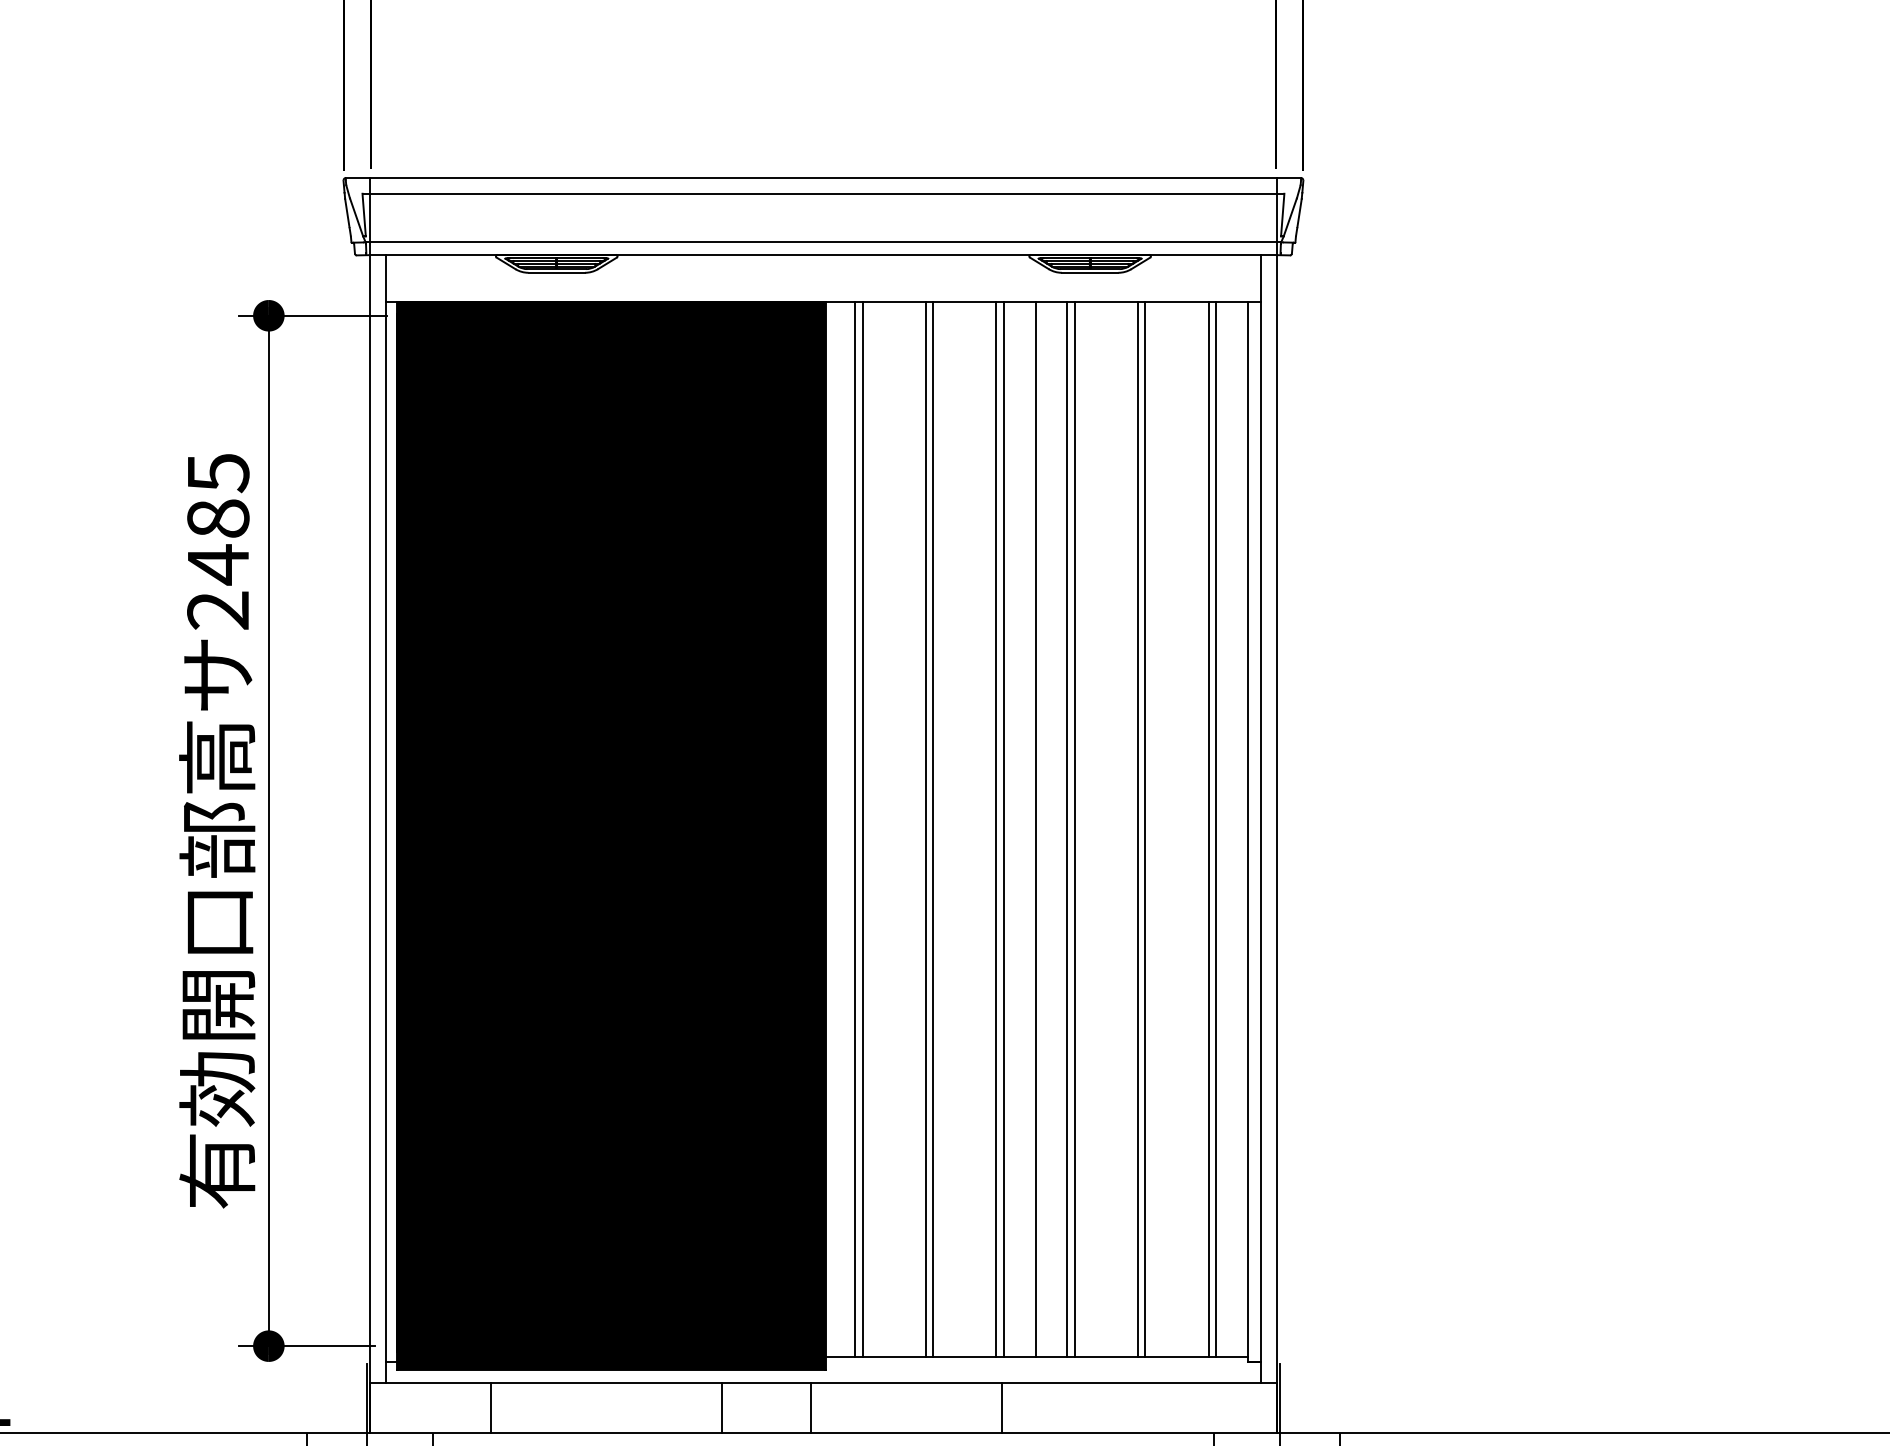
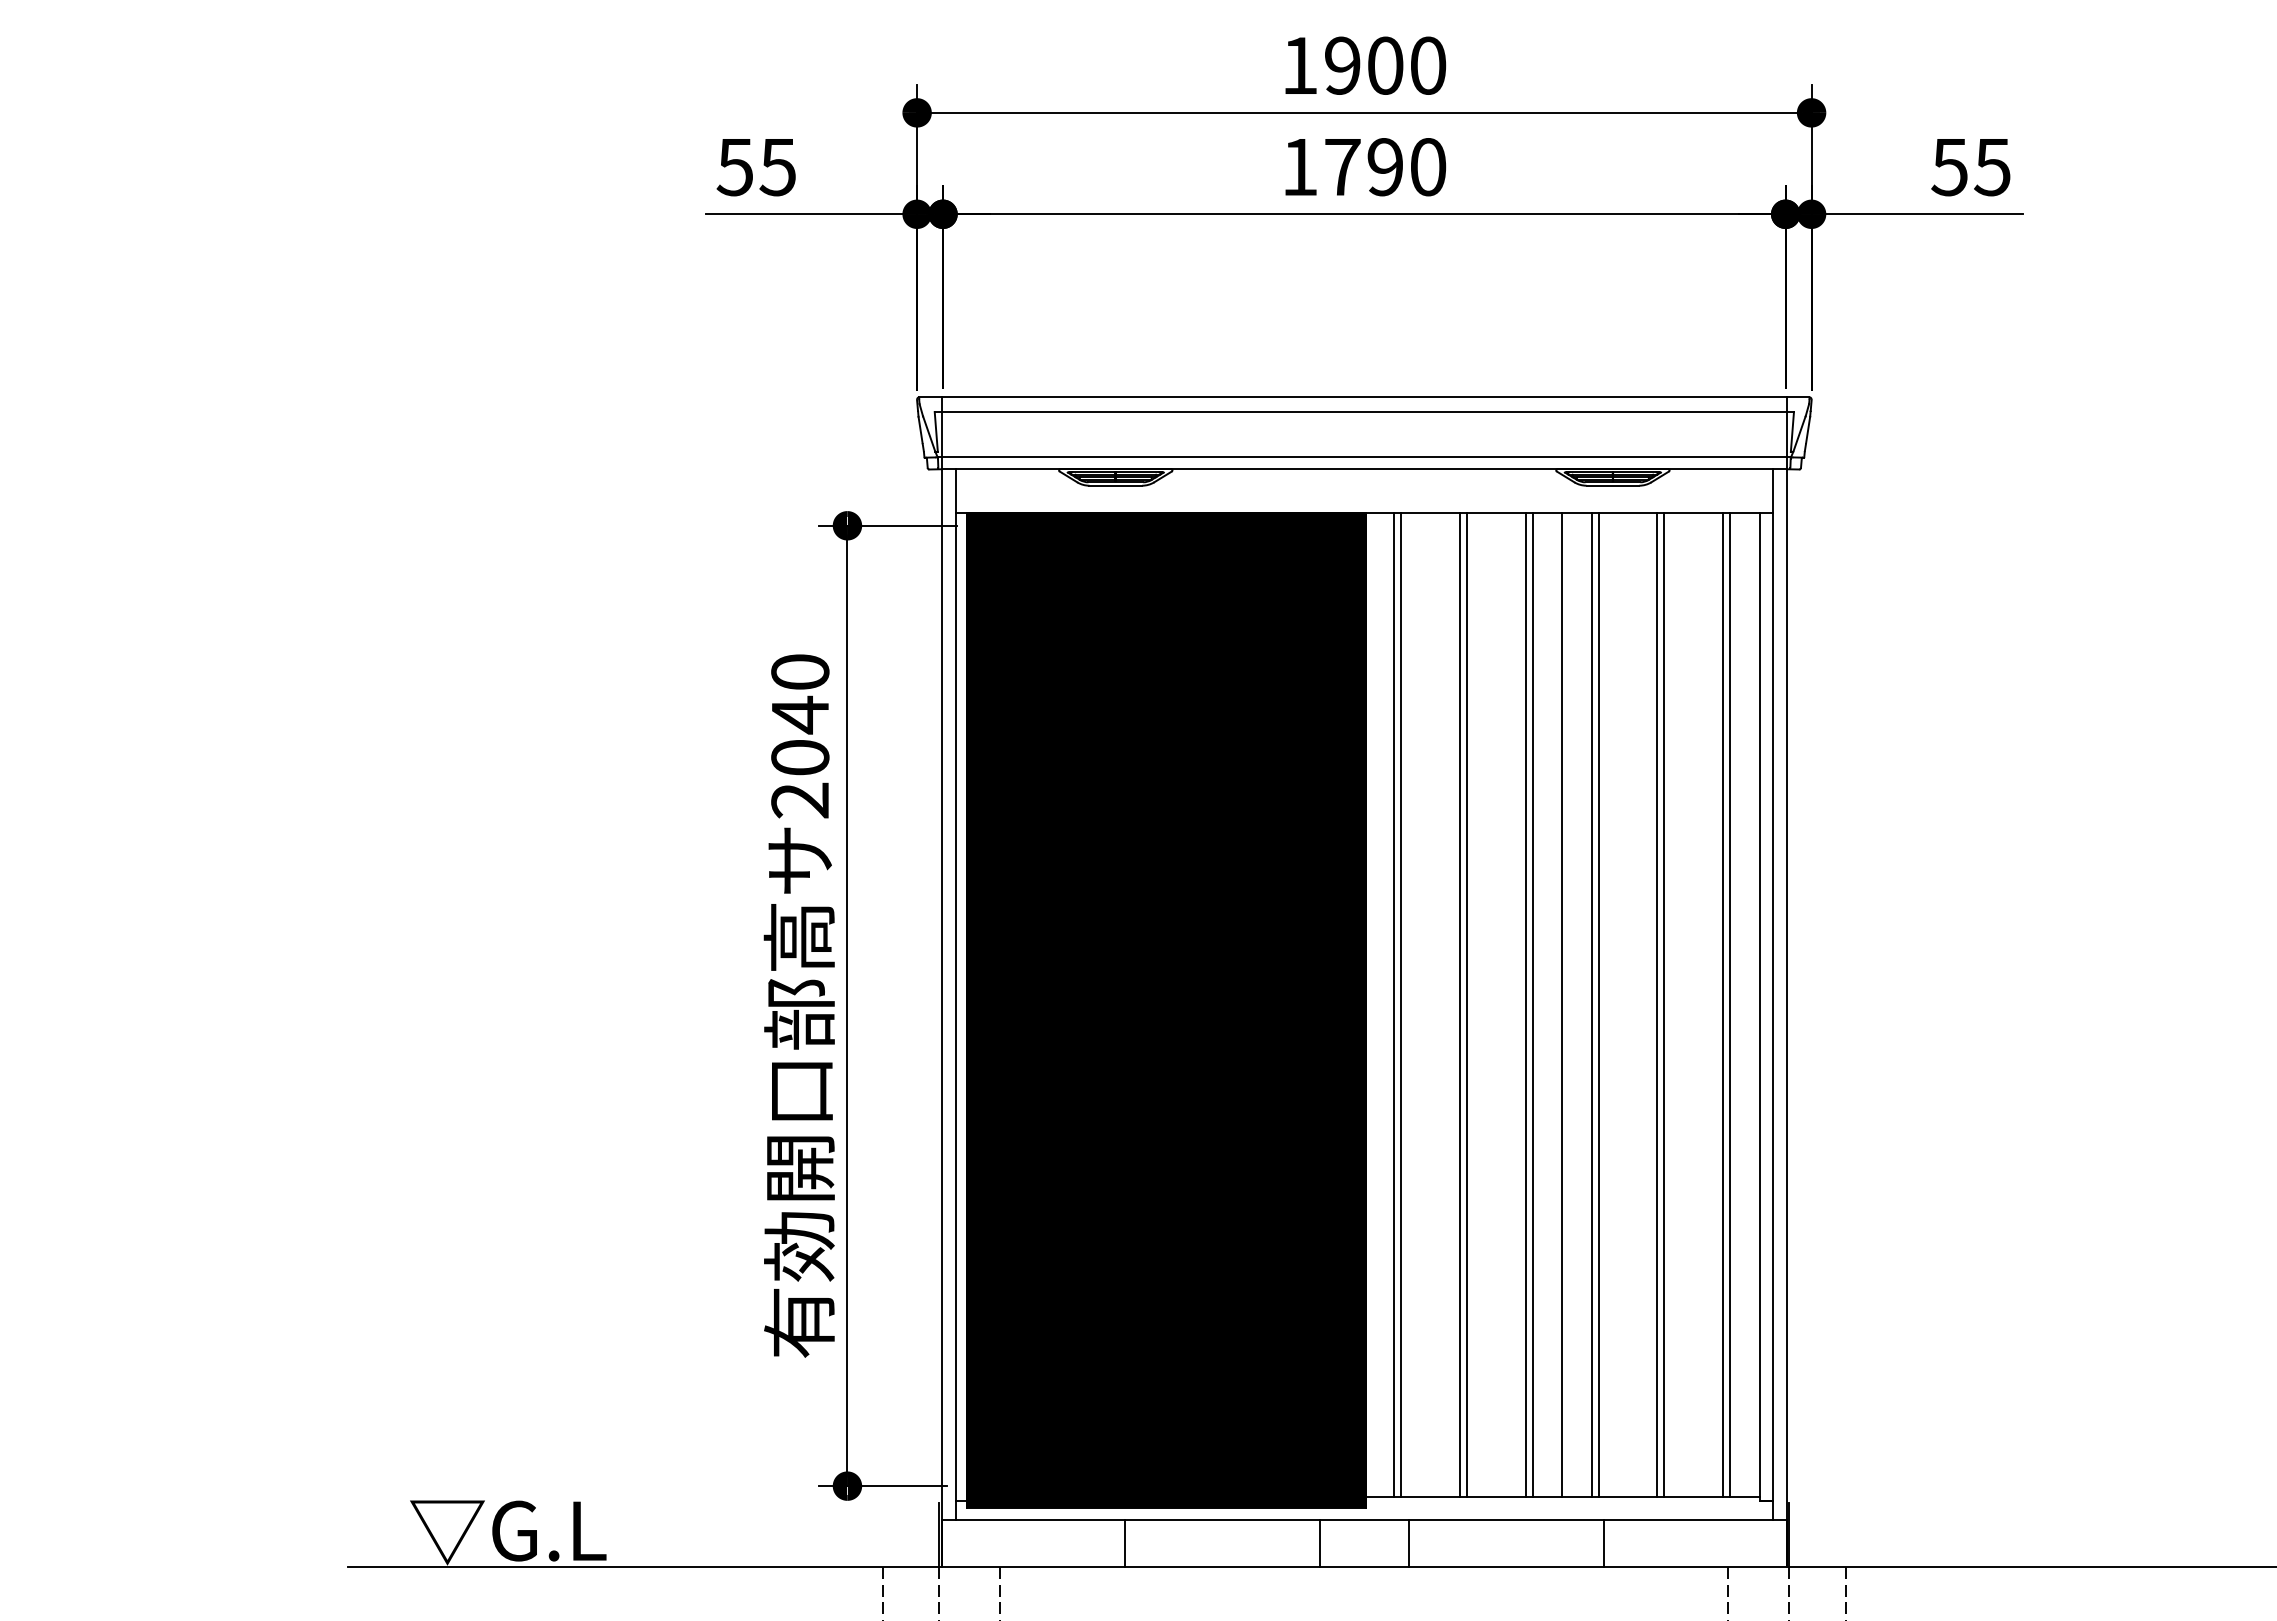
text: (218, 519) -> (800, 715), 2485 -> 2040
line: (491, 1407) -> (1125, 1543), moved
line: (721, 1407) -> (1319, 1543), moved
line: (811, 1407) -> (1409, 1543), moved
line: (1001, 1407) -> (1603, 1543), moved

